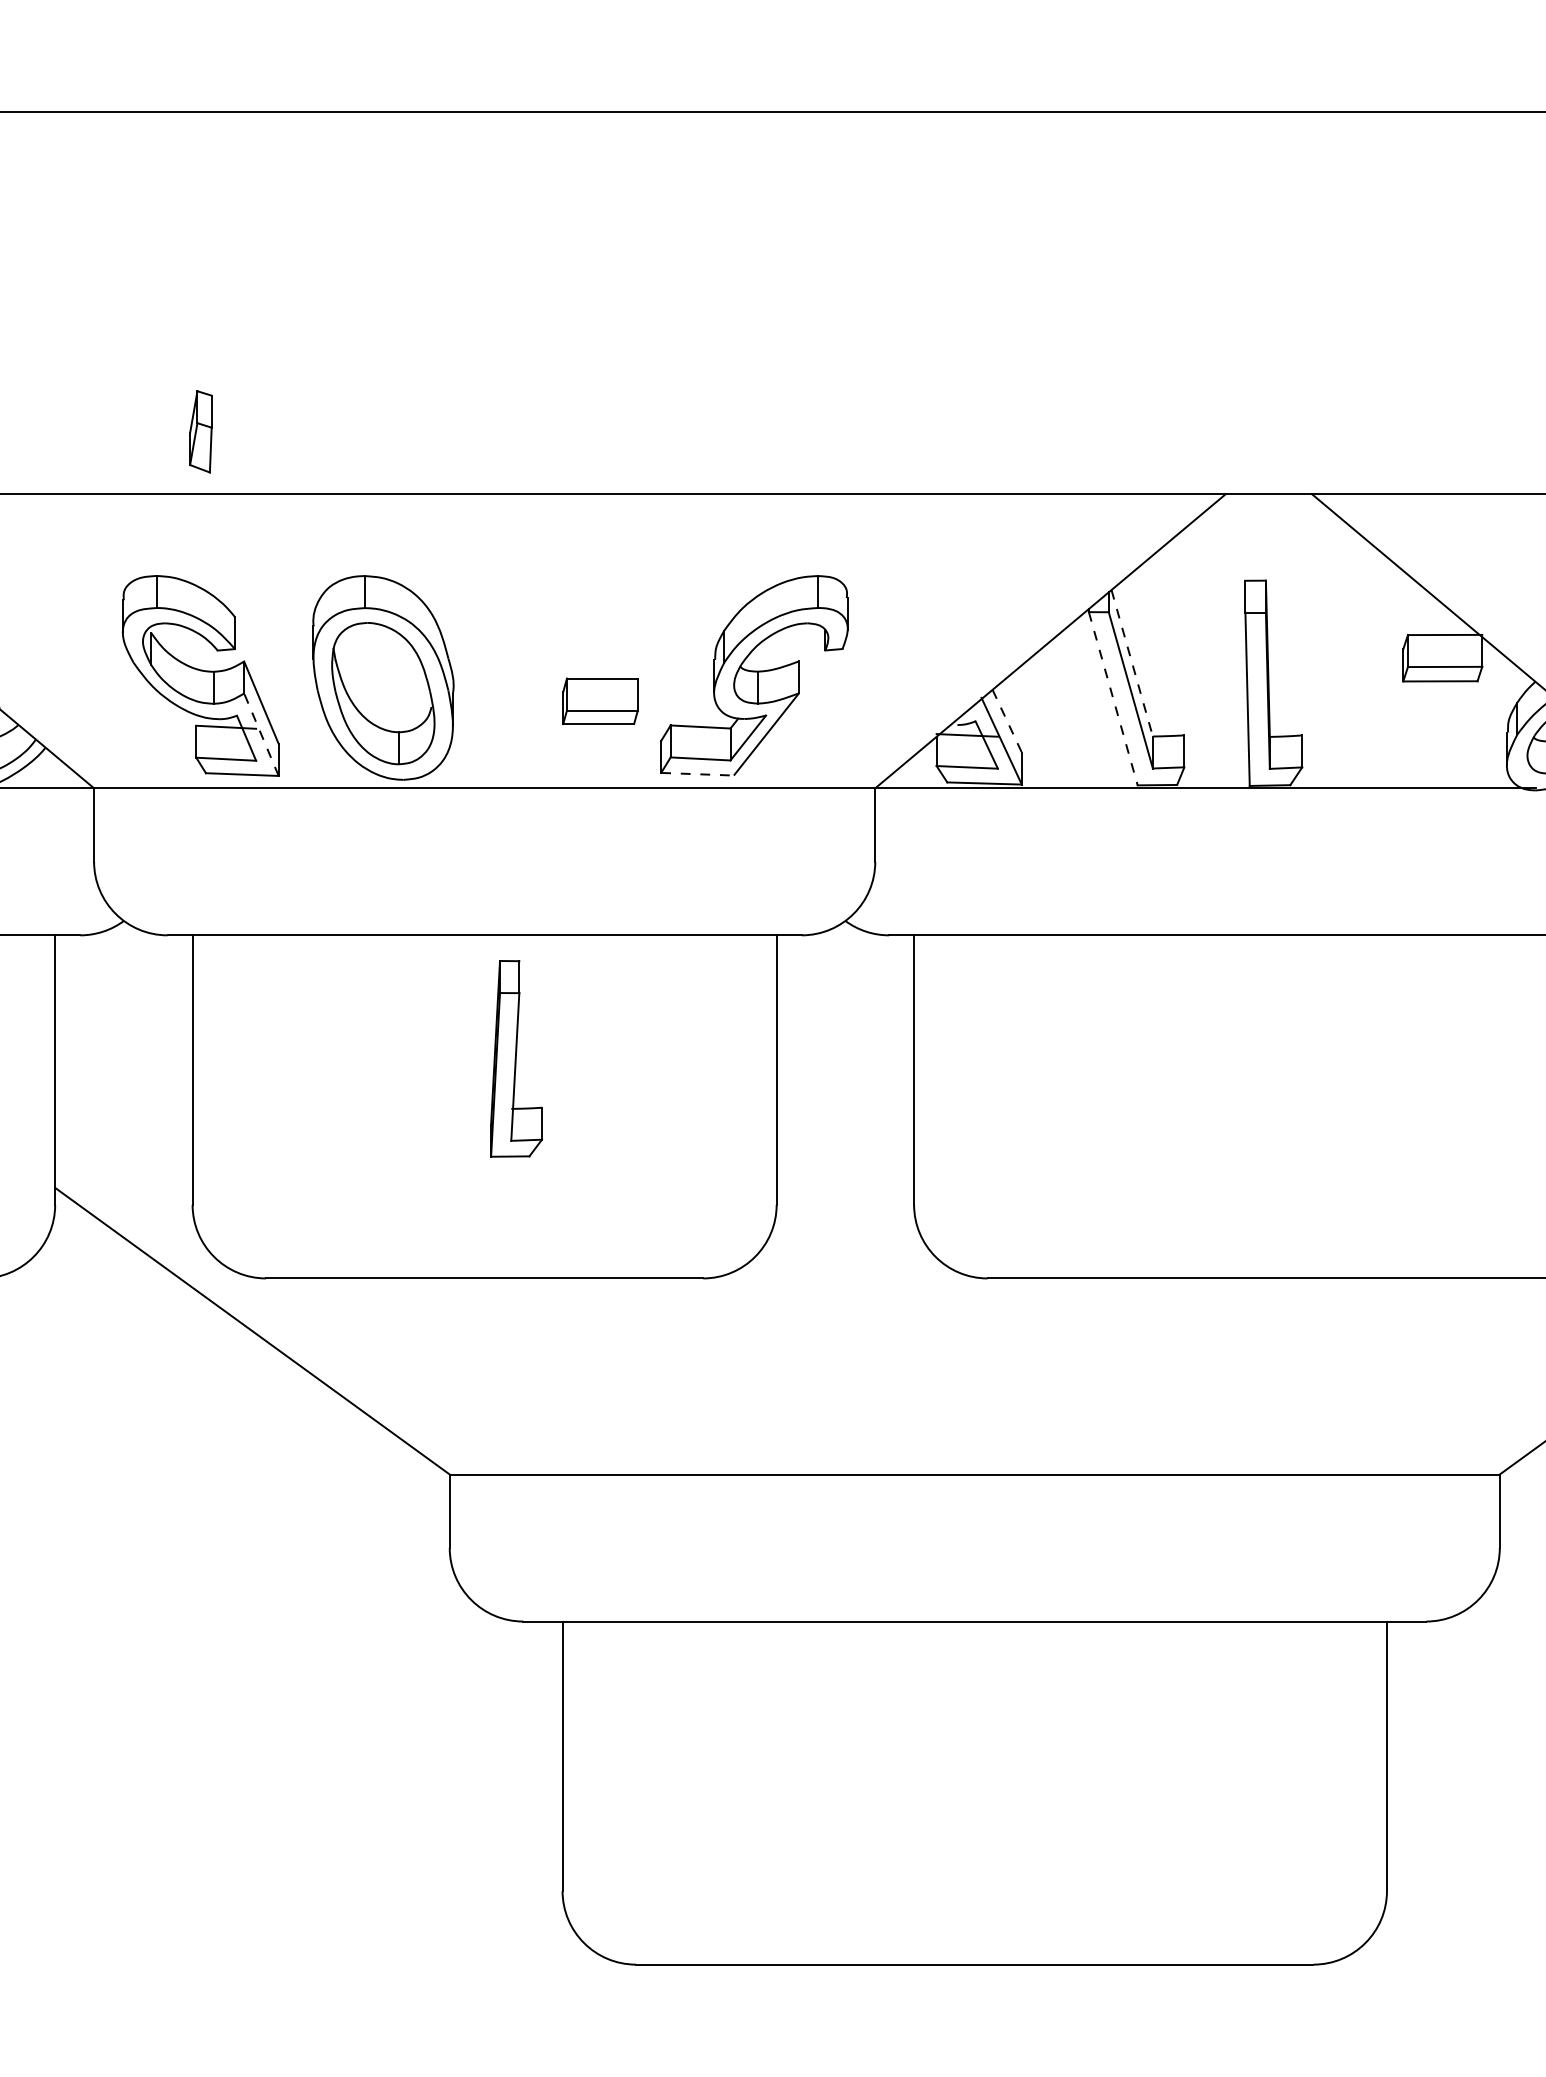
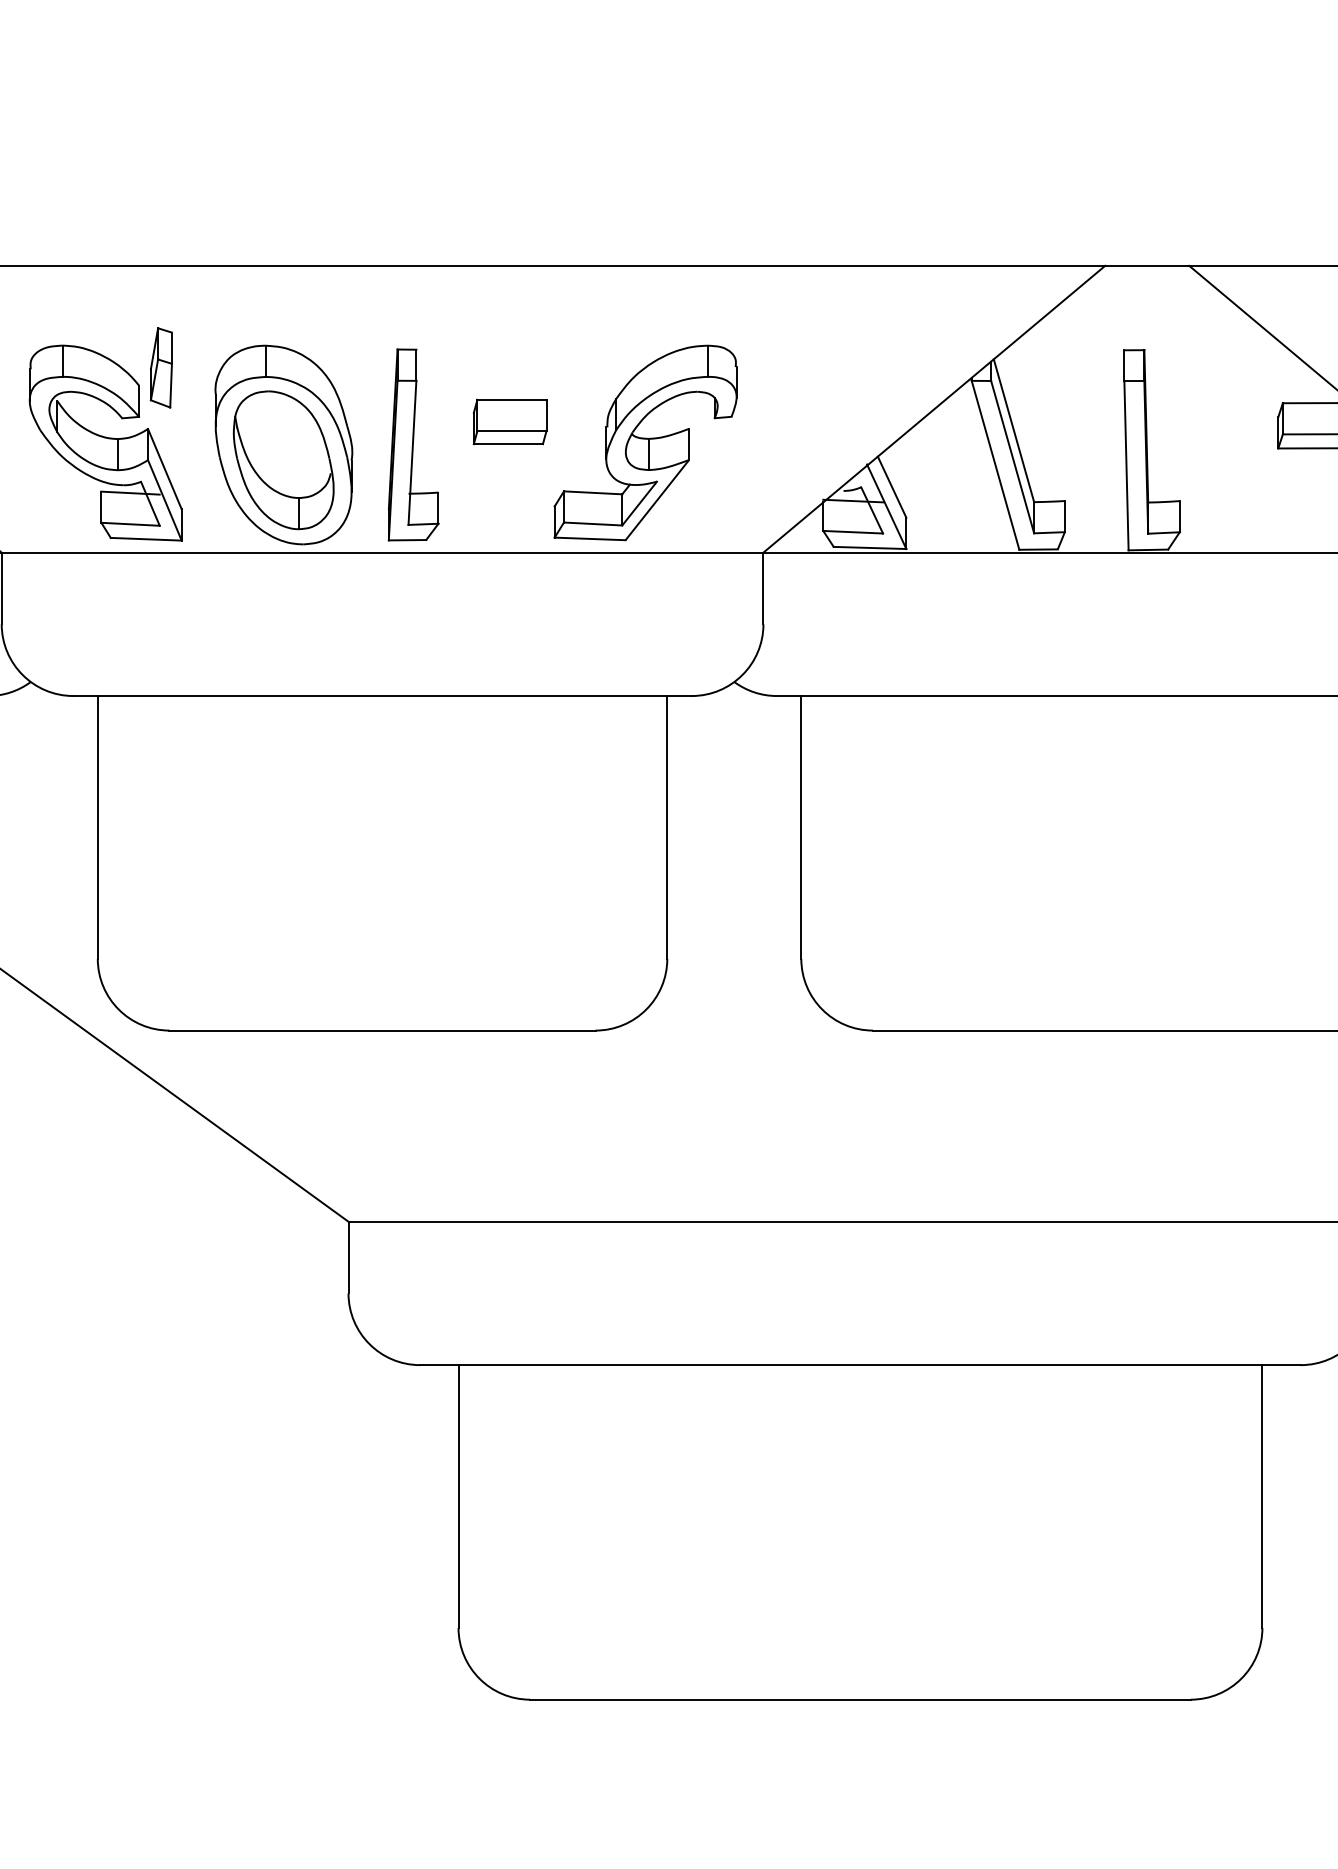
part: (200, 431) -> (161, 367), moved
line: (1132, 663) -> (1014, 430), dashed -> solid
line: (1113, 698) -> (995, 465), dashed -> solid
part: (600, 700) -> (510, 421), moved
line: (1007, 721) -> (892, 487), dashed -> solid
line: (261, 734) -> (164, 500), dashed -> solid
line: (698, 774) -> (591, 539), dashed -> solid
part: (516, 1058) -> (413, 444), moved

